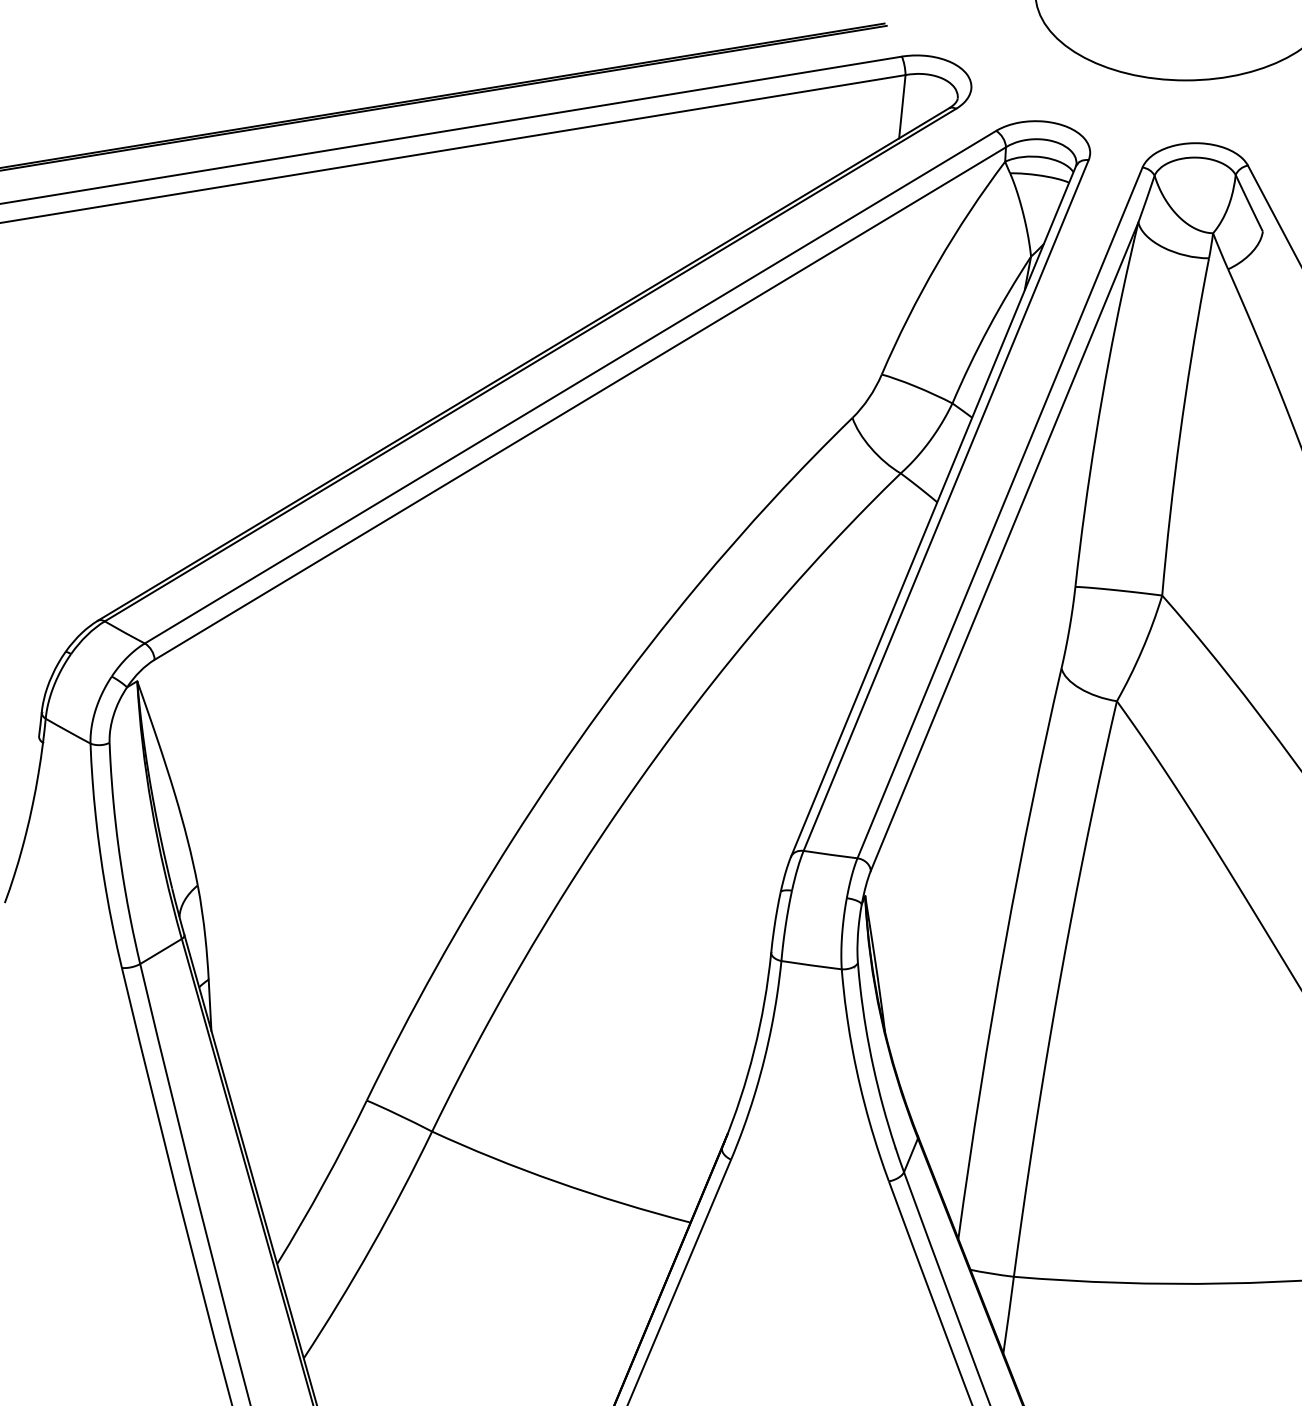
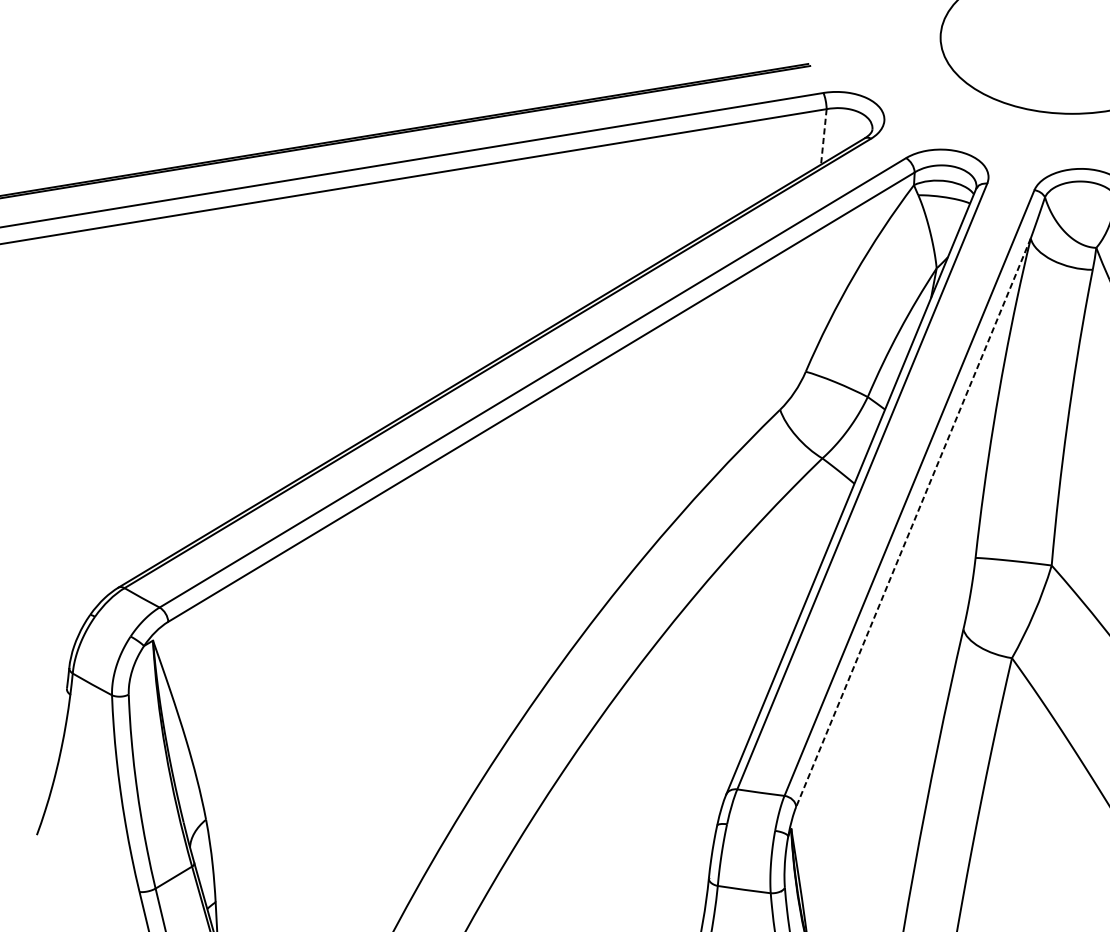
line: (902, 106) -> (823, 136), solid -> dashed
line: (1004, 546) -> (913, 522), solid -> dashed

